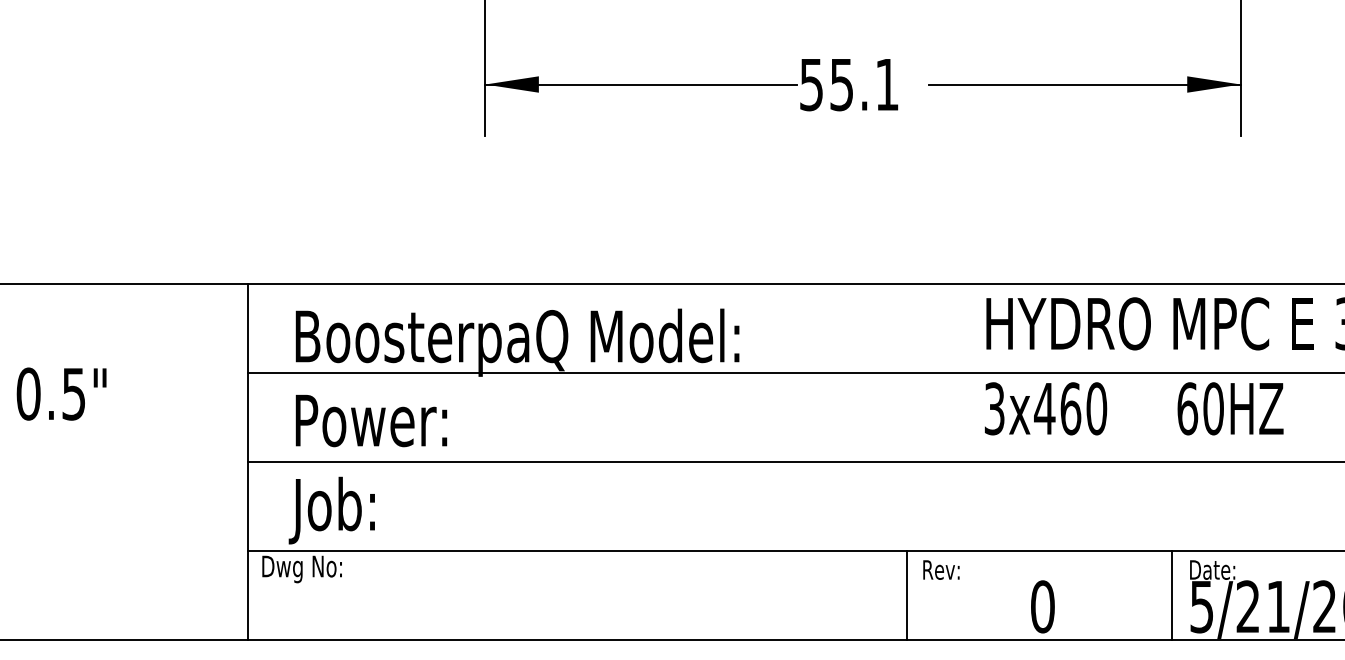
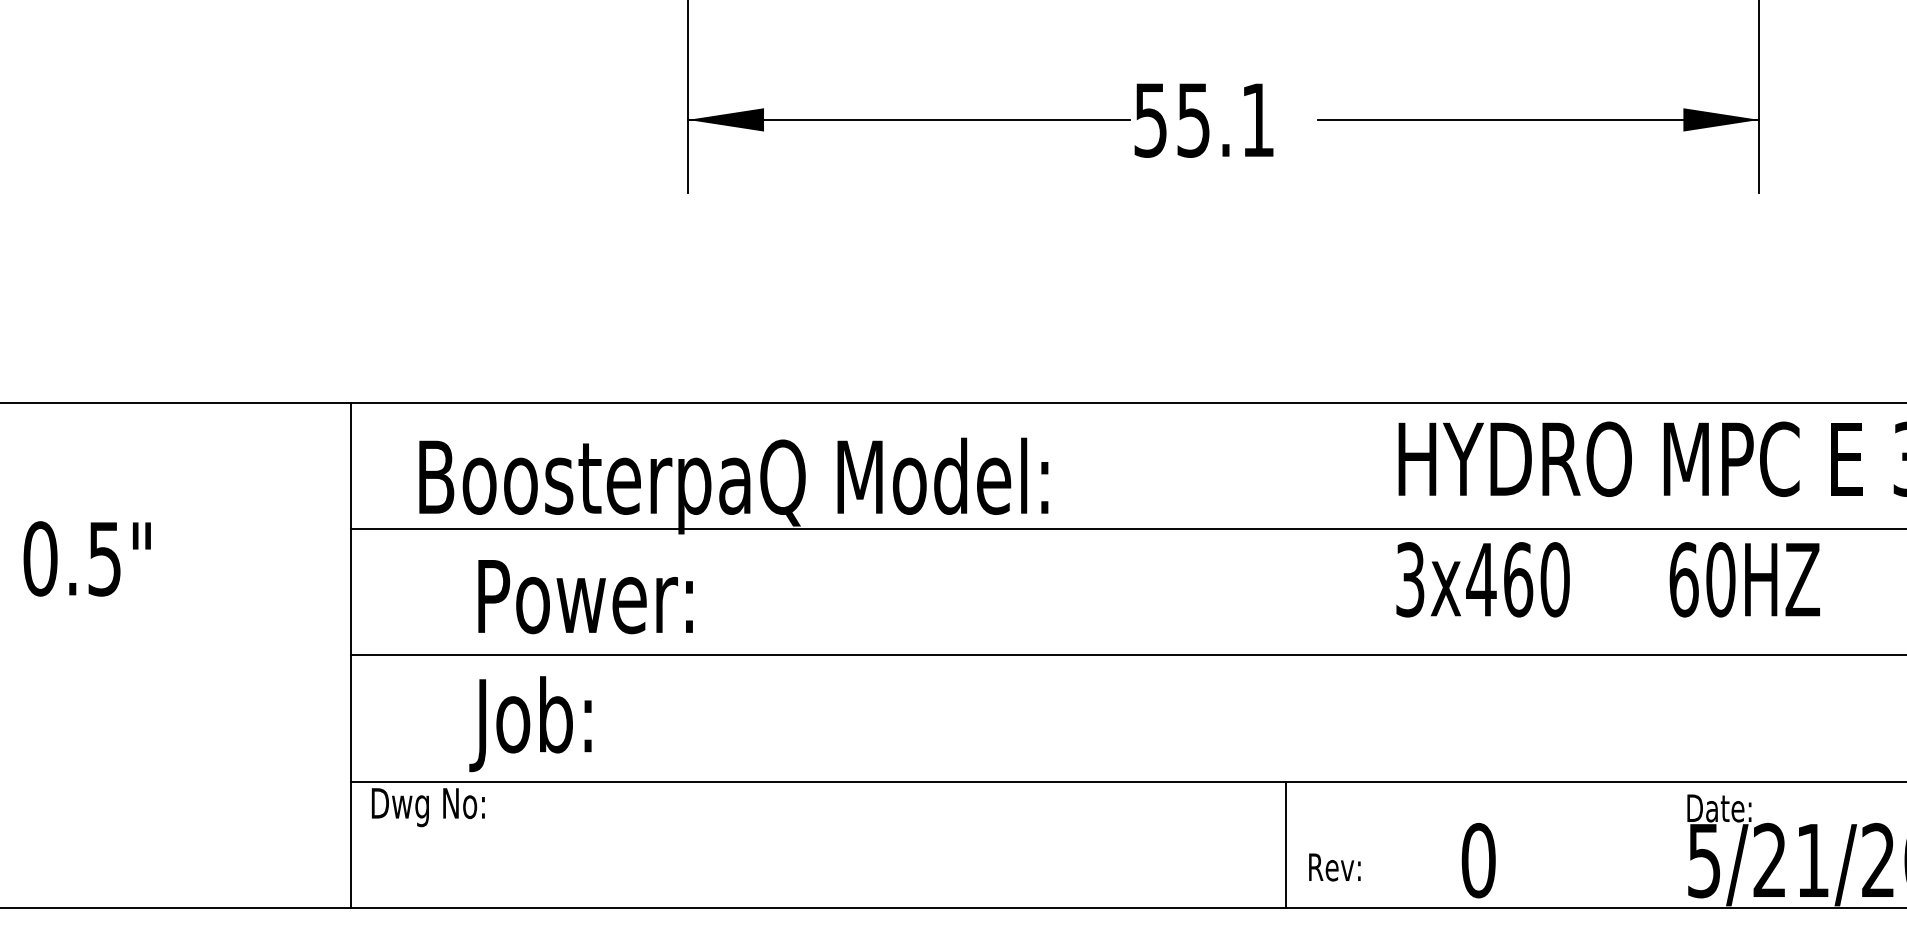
text: (371, 421) -> (585, 597), moved
text: (331, 510) -> (530, 724), moved
text: (941, 570) -> (1334, 867), moved
line: (1171, 595) -> (1661, 844), removed

